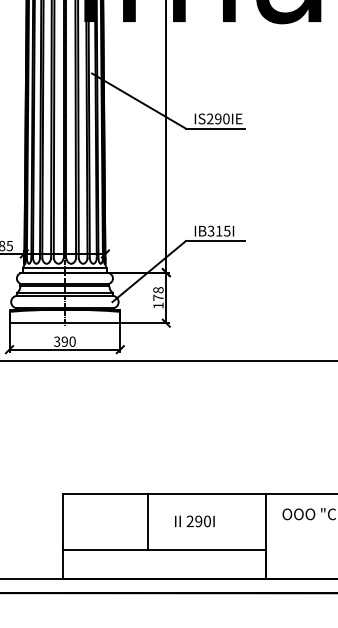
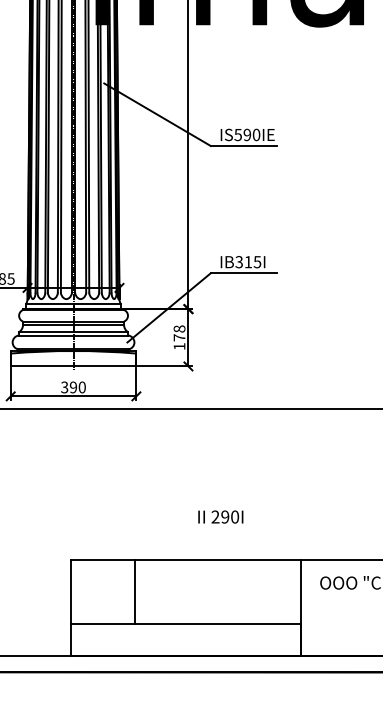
text: (209, 118) -> (237, 134), IS290IE -> IS590IE
text: (194, 520) -> (220, 516), moved
line: (148, 521) -> (135, 591), moved

